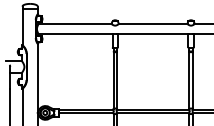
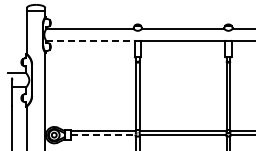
line: (76, 33) -> (91, 40), solid -> dashed
line: (86, 113) -> (103, 135), solid -> dashed

